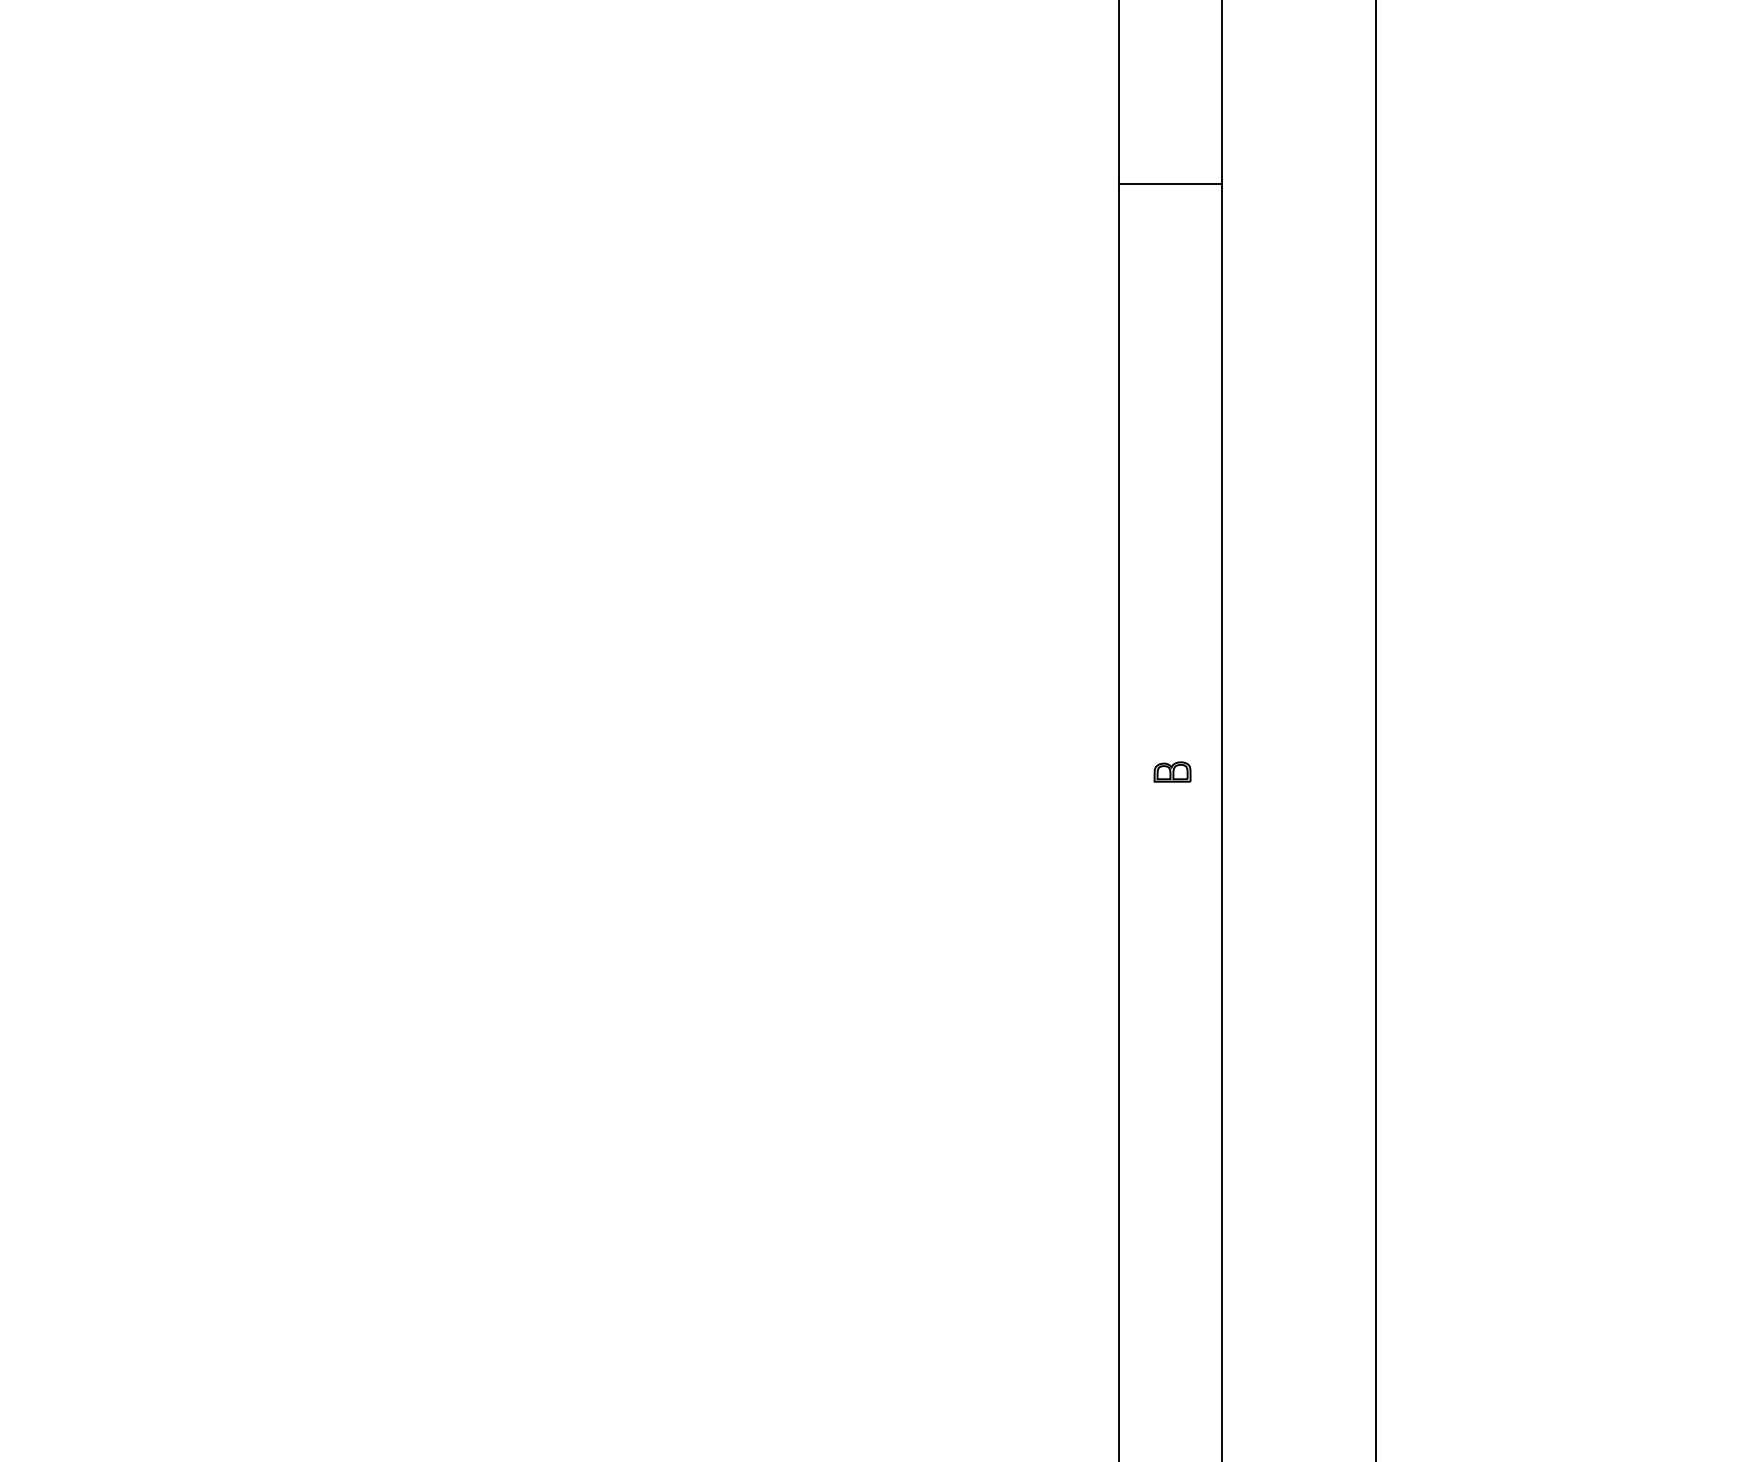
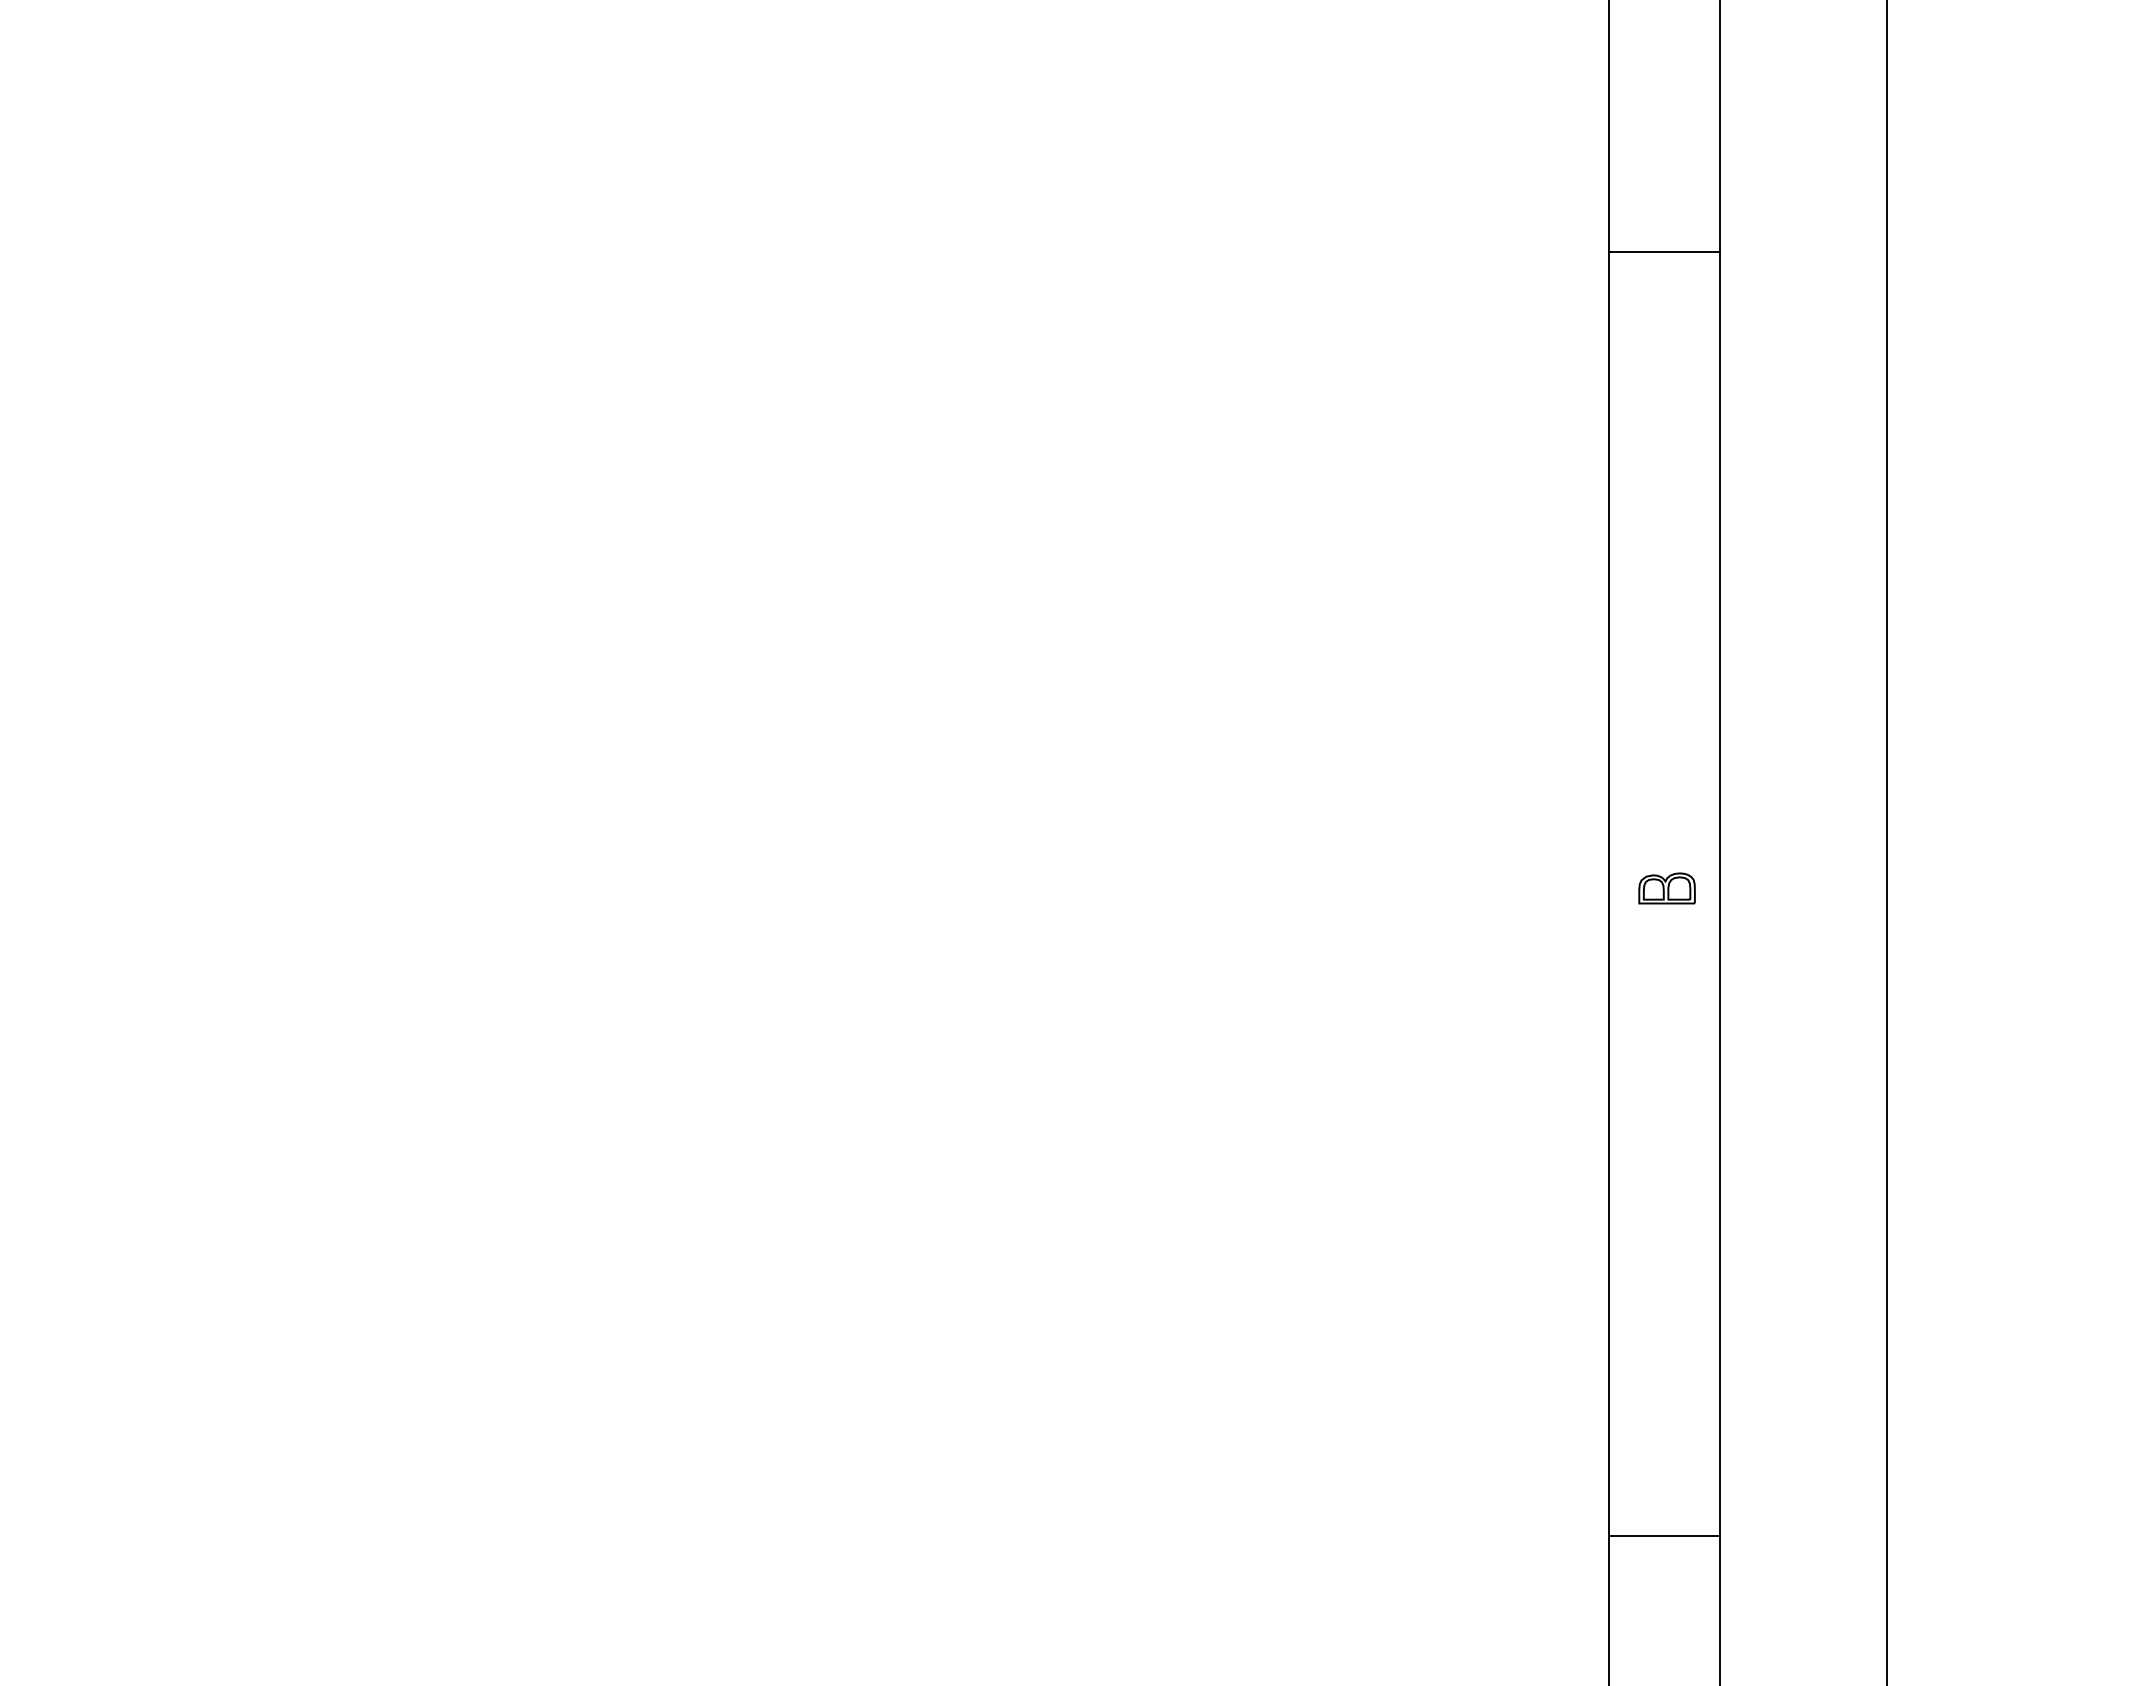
part: (1172, 772) -> (1666, 888), size x1.43
line: (1170, 1369) -> (1664, 1535), added

